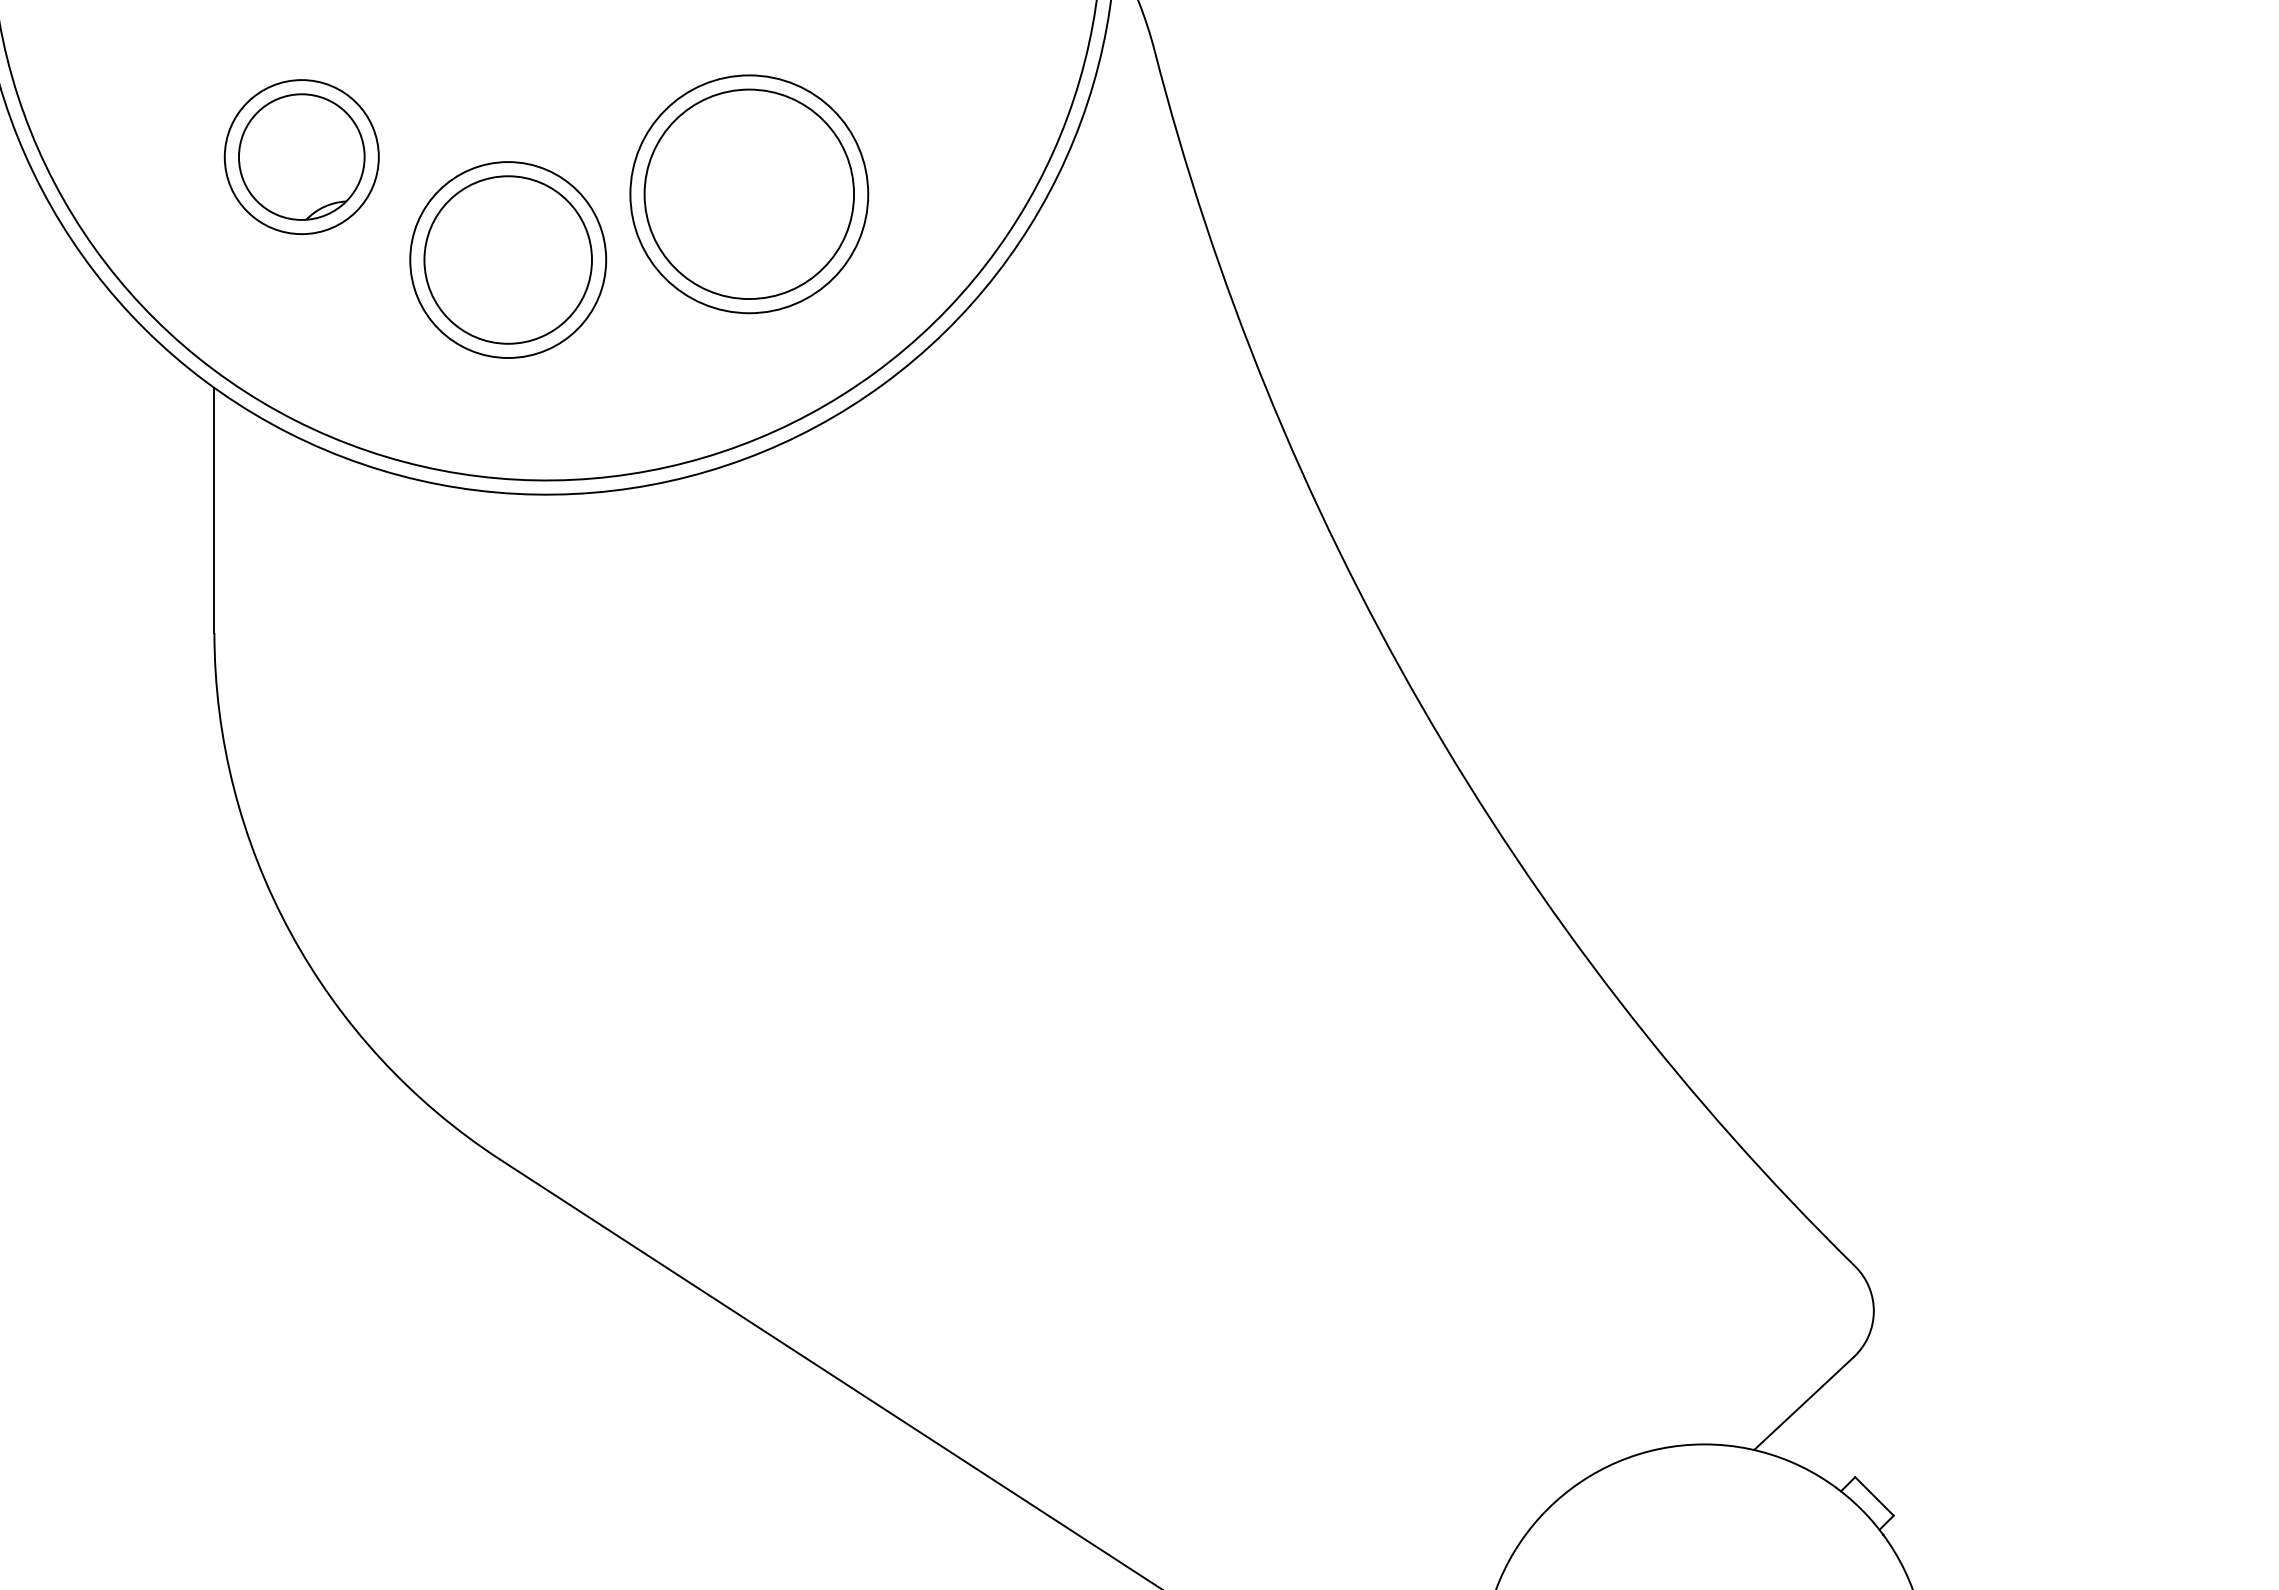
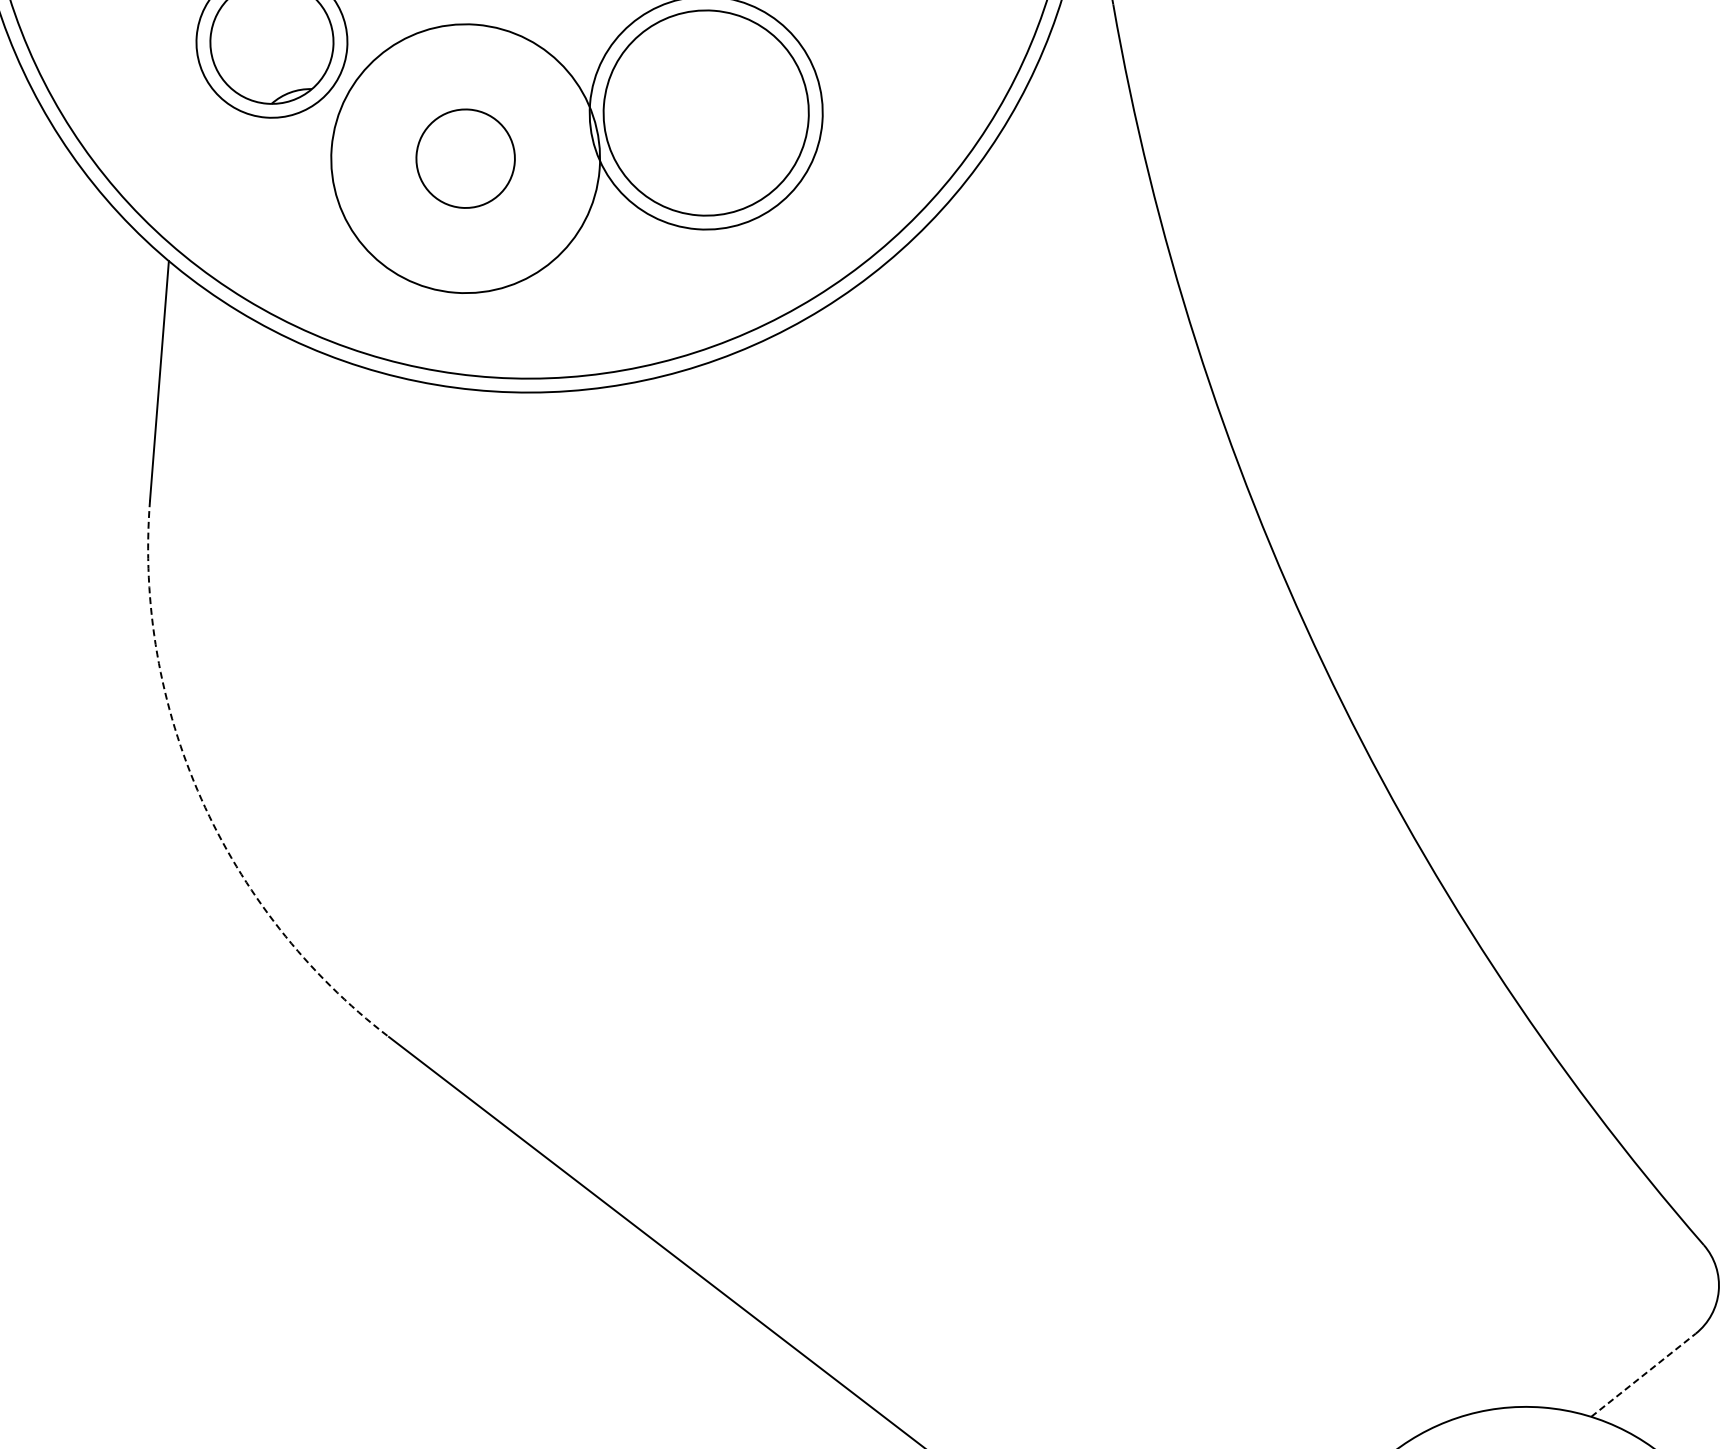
circle: (508, 259) -> (465, 158), size x0.6
circle: (508, 260) -> (465, 159), size x1.4
arc: (290, 932) -> (201, 798), solid -> dashed
line: (1804, 1403) -> (1643, 1375), solid -> dashed

